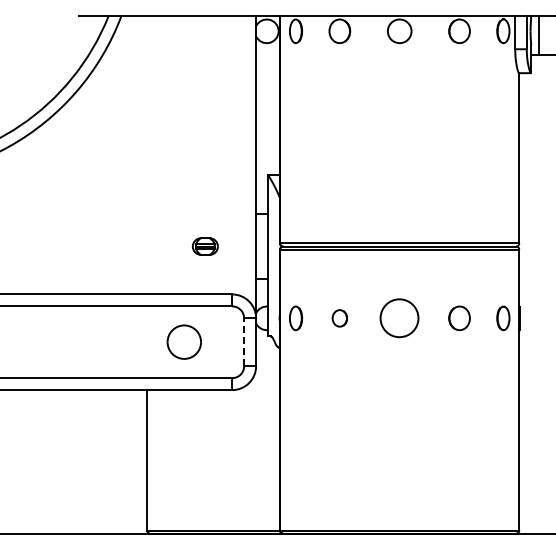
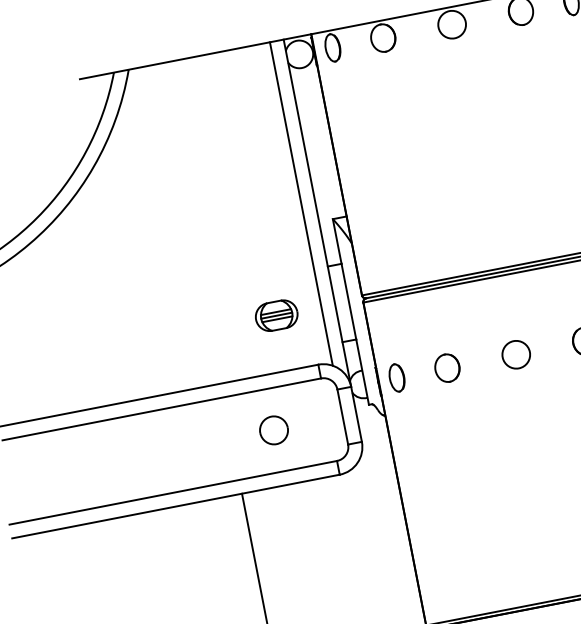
line: (244, 156) -> (301, 203), added
part: (205, 246) -> (276, 315), size x1.43
part: (339, 318) -> (447, 368), size x1.43
circle: (399, 318) -> (516, 354), size x0.62
part: (184, 342) -> (274, 430), size x0.71
line: (244, 342) -> (343, 417), dashed -> solid

